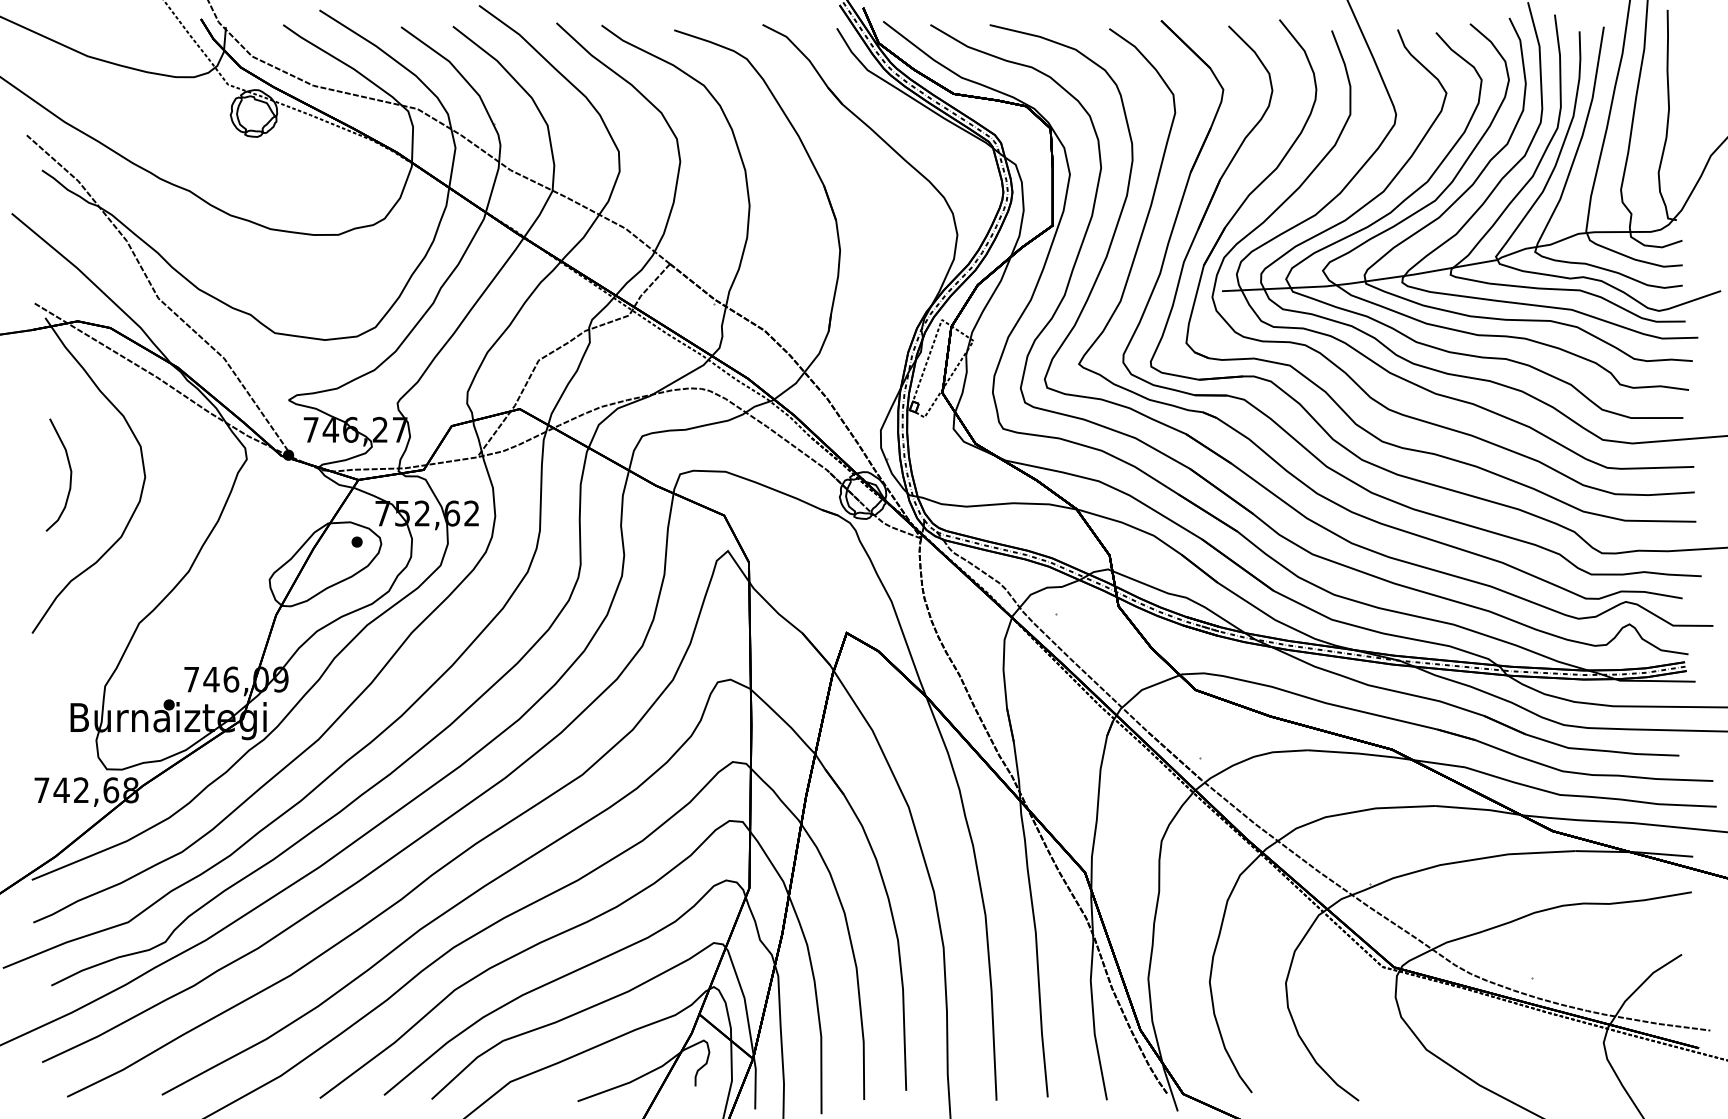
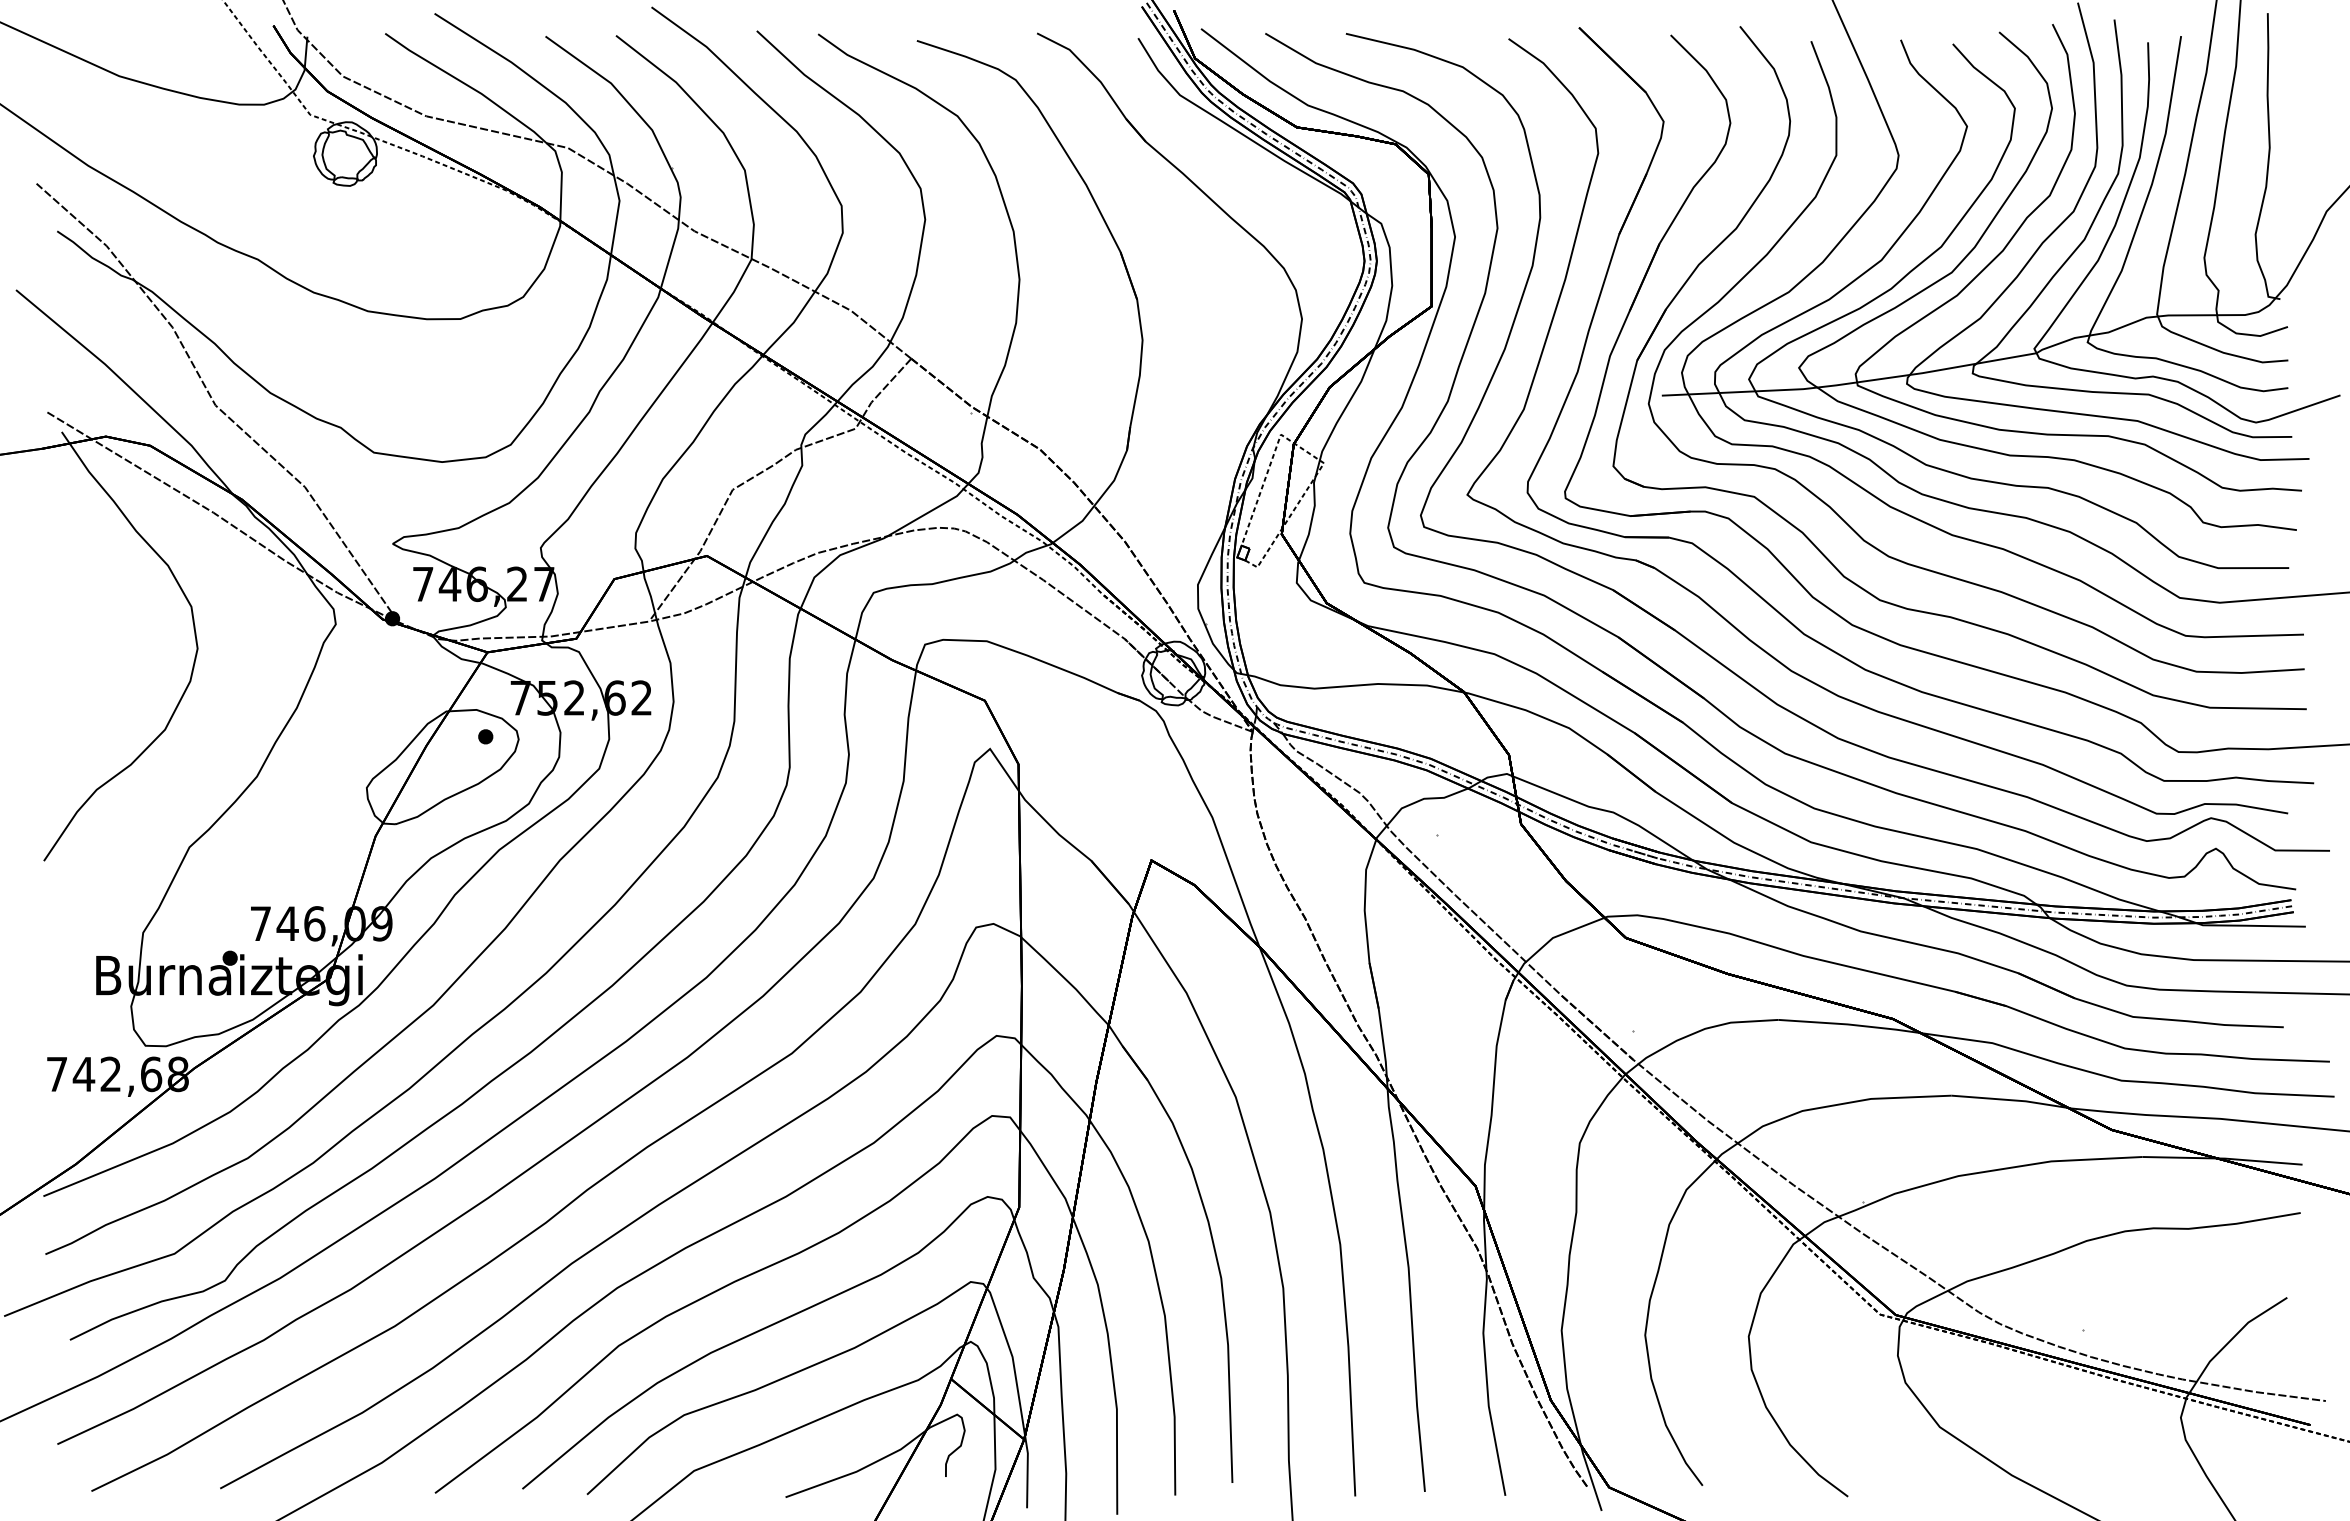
curve: (70, 476) -> (95, 647), removed

